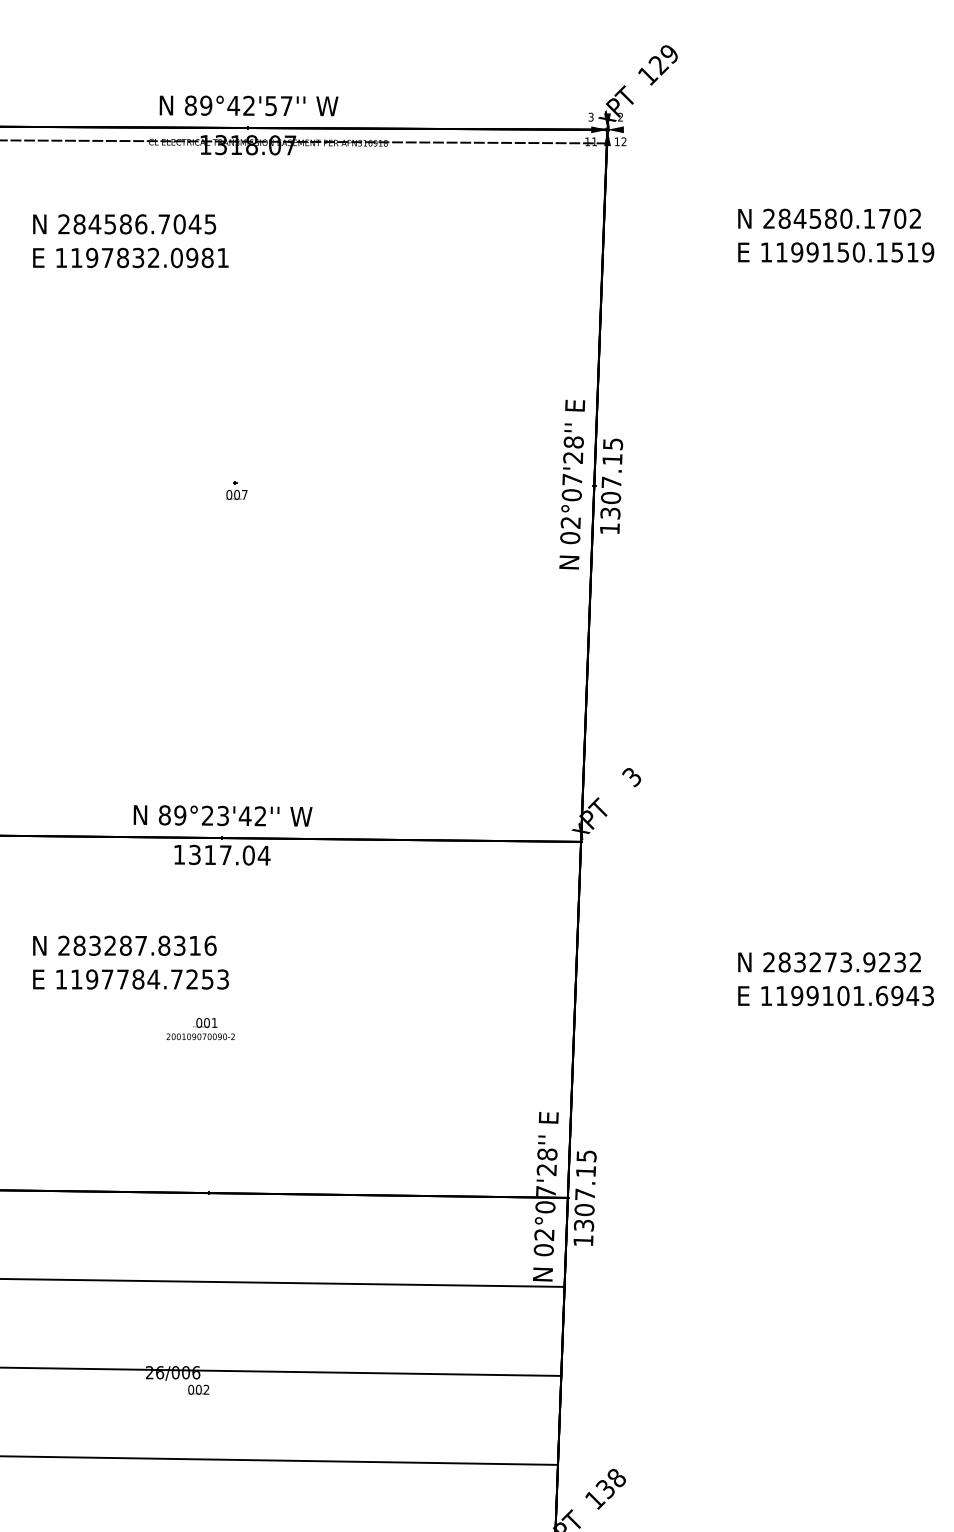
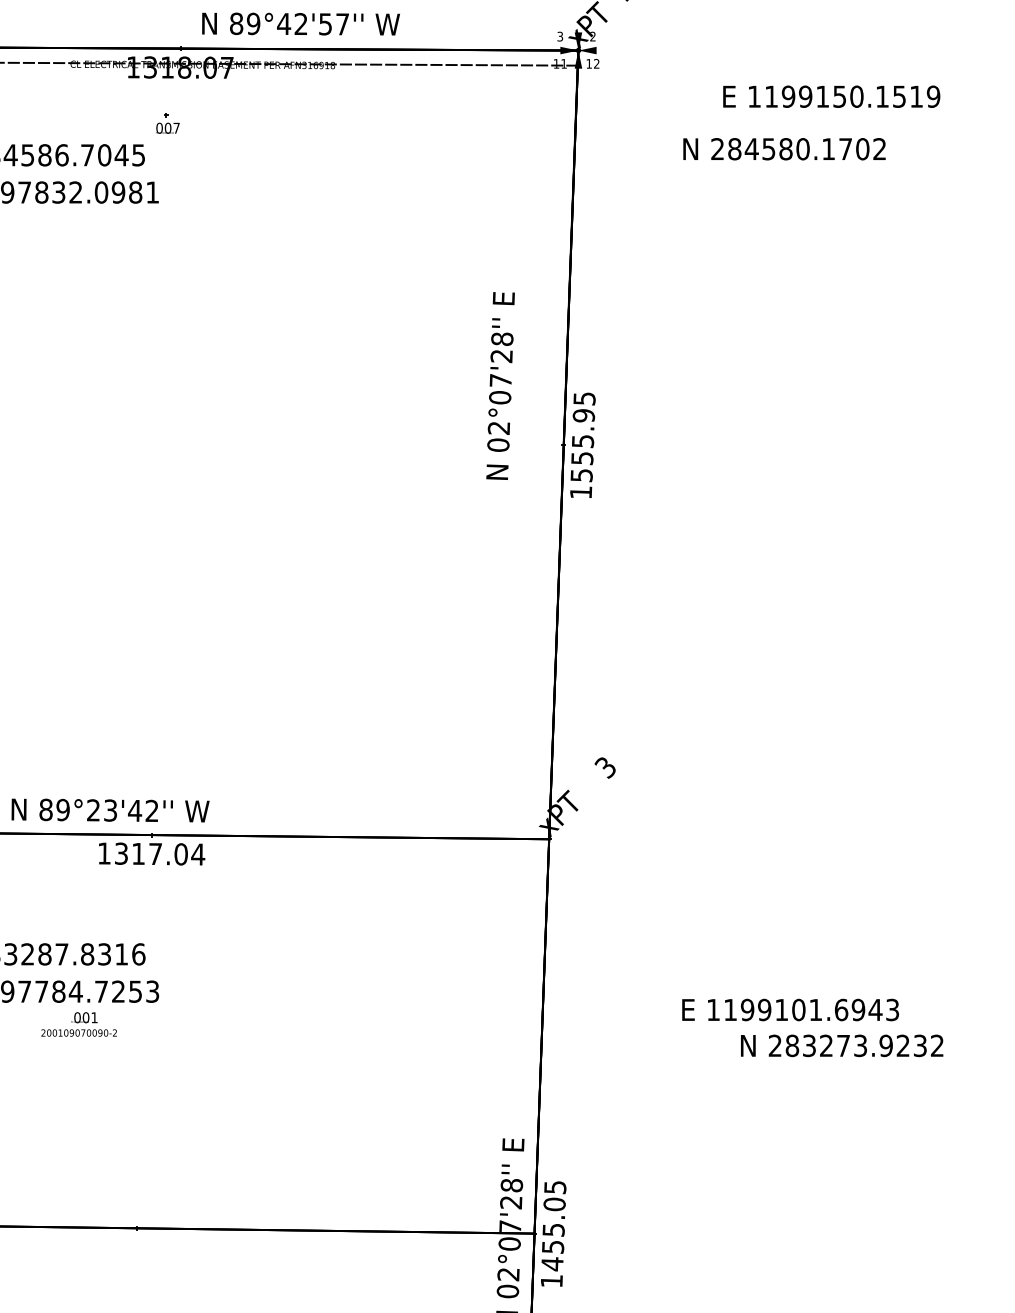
text: (248, 105) -> (300, 23), moved
text: (829, 218) -> (784, 148), moved
text: (836, 252) -> (832, 96), moved
text: (572, 484) -> (500, 385), moved
text: (611, 485) -> (582, 444), 1307.15 -> 1555.95
part: (236, 490) -> (167, 123), moved
text: (222, 815) -> (109, 810), moved
text: (829, 962) -> (842, 1045), moved
text: (835, 996) -> (789, 1010), moved
text: (200, 1029) -> (78, 1024), moved
text: (584, 1198) -> (552, 1234), 1307.15 -> 1455.05

